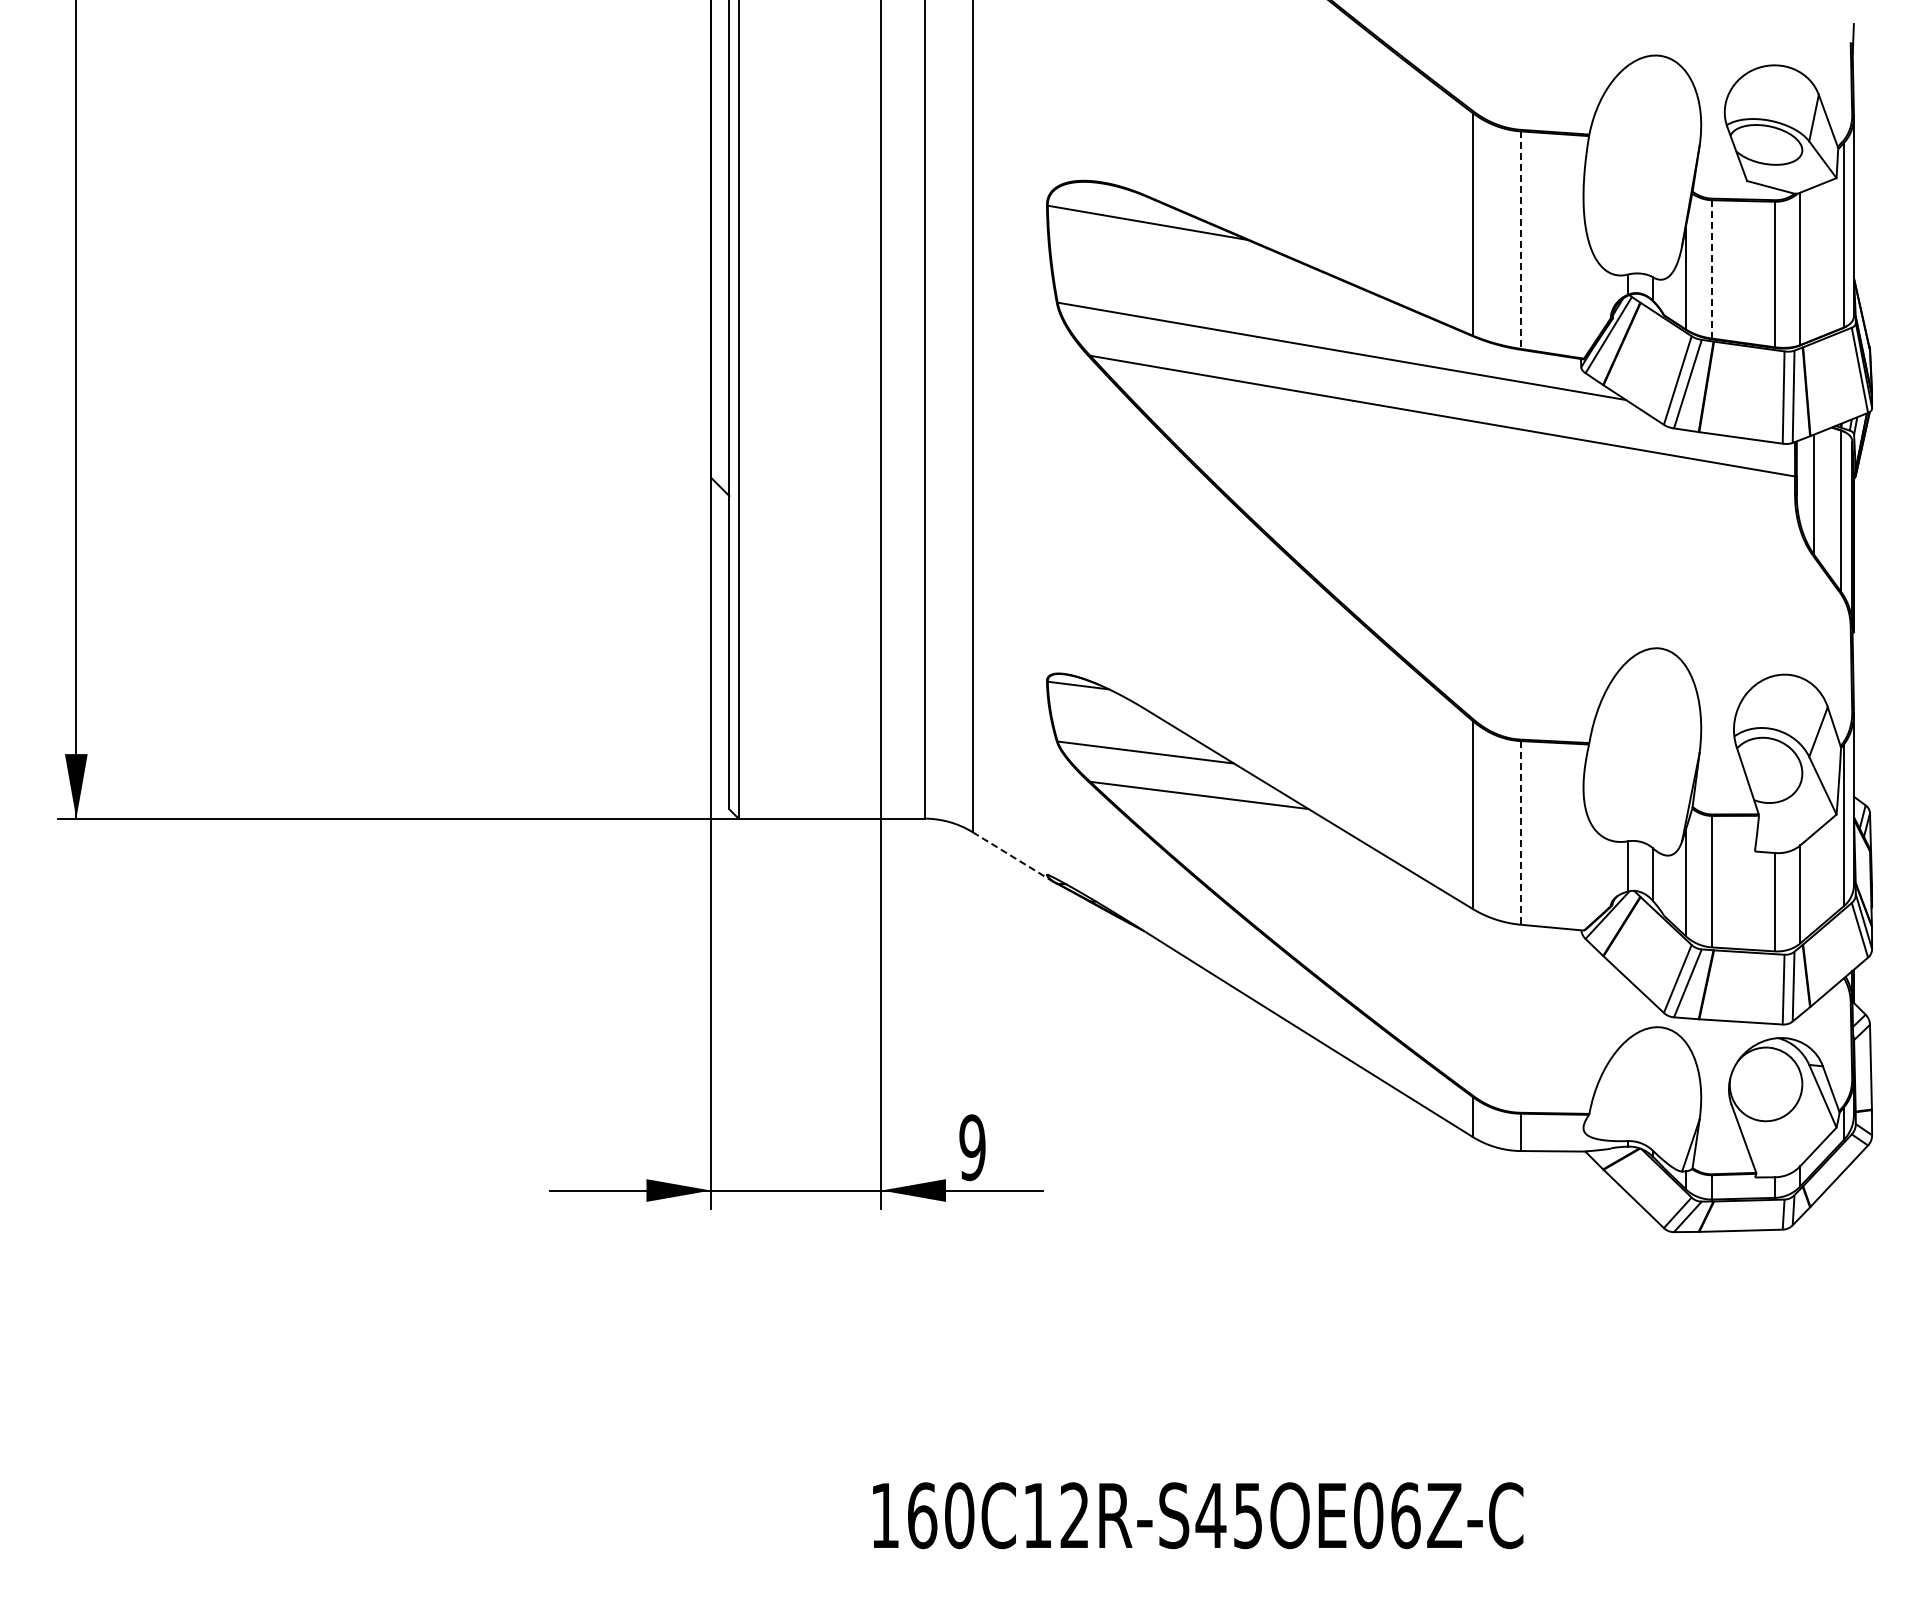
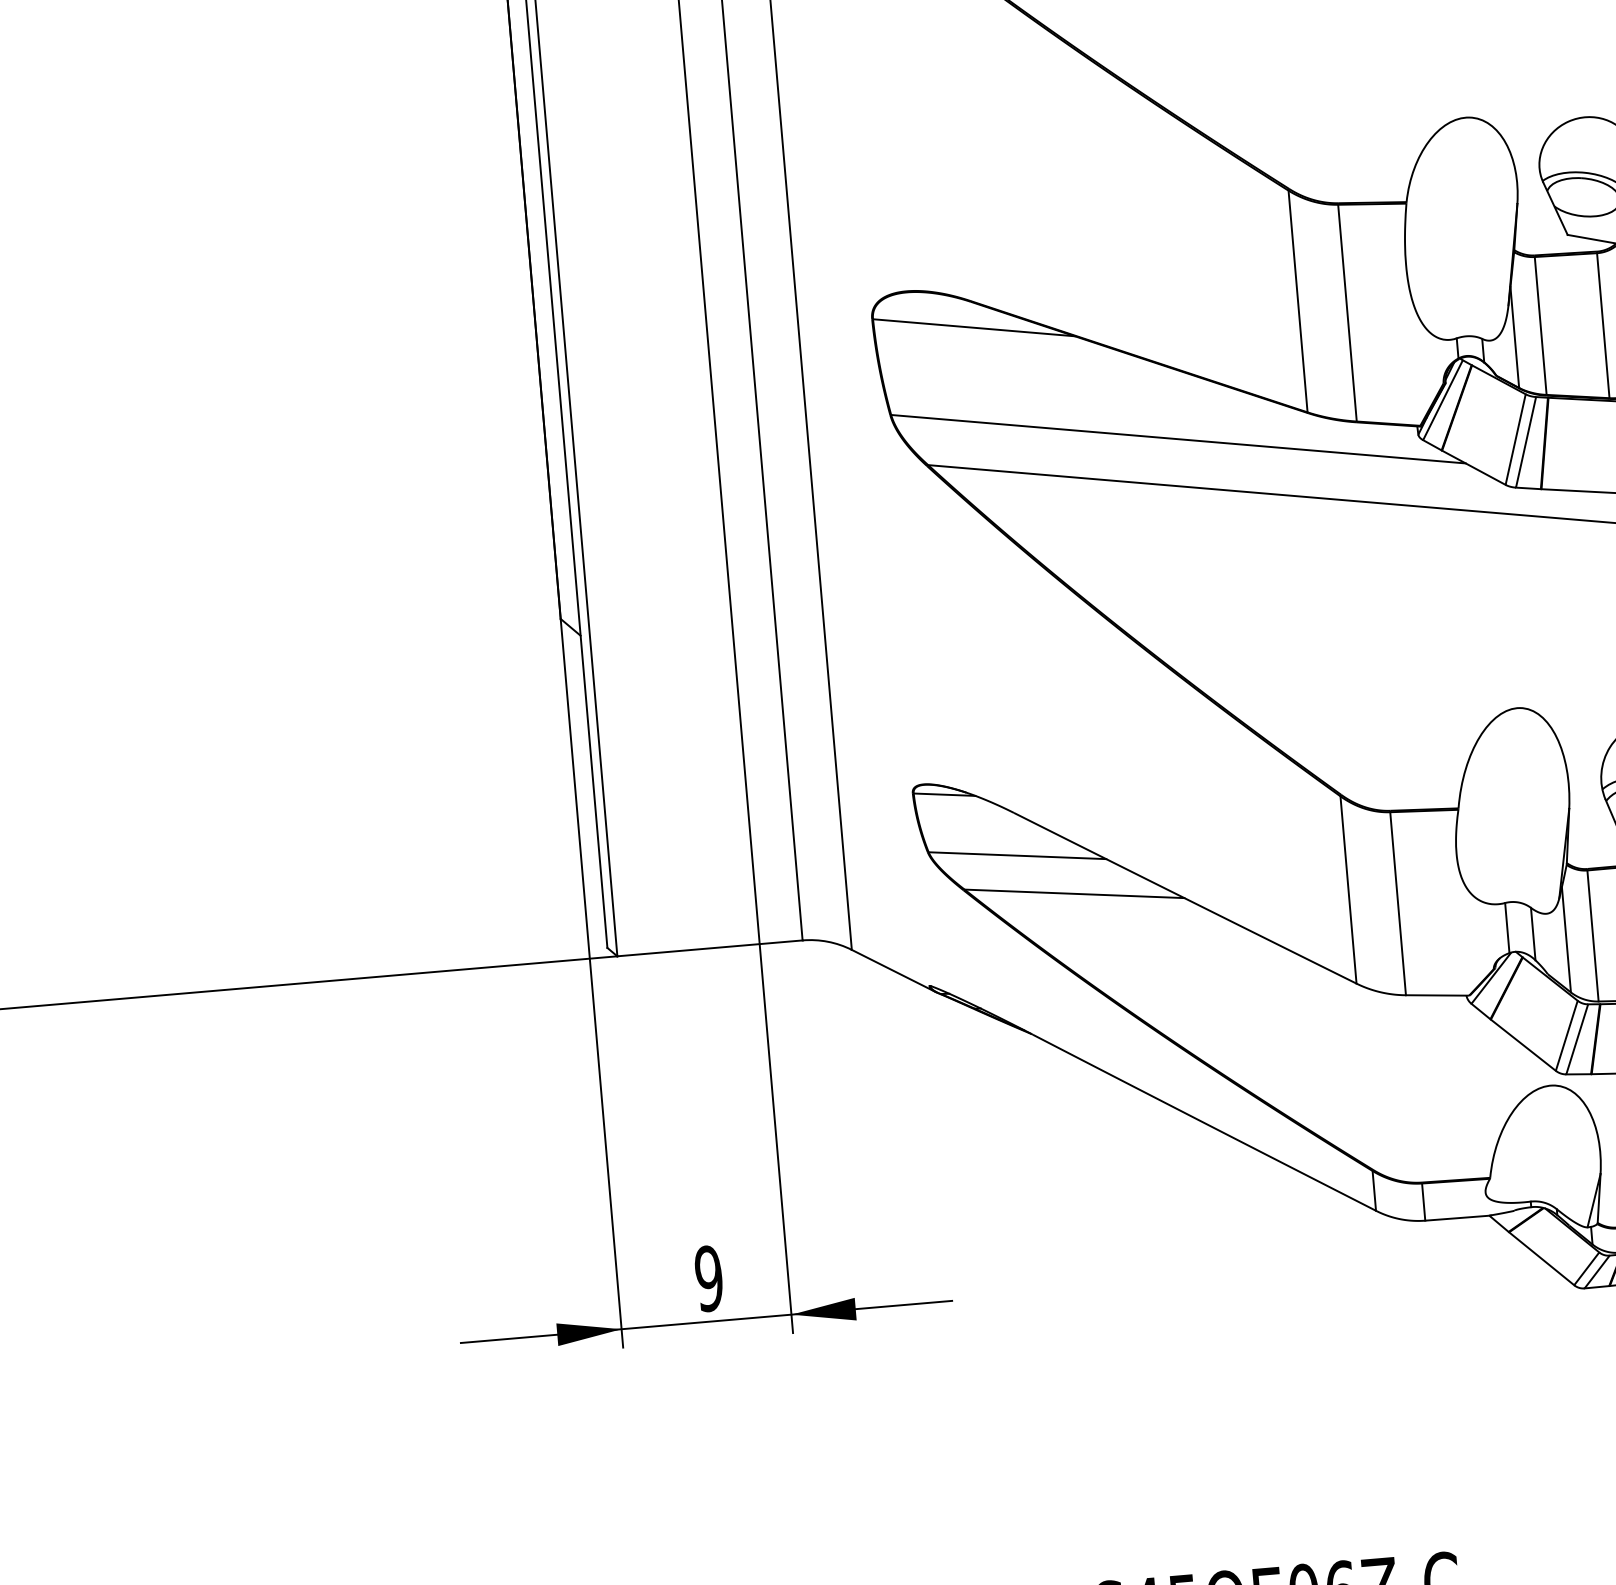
line: (1521, 240) -> (1347, 313), dashed -> solid
line: (1712, 269) -> (1540, 326), dashed -> solid
line: (1521, 832) -> (1398, 903), dashed -> solid
line: (1013, 857) -> (894, 971), dashed -> solid
text: (972, 1147) -> (709, 1278), moved

